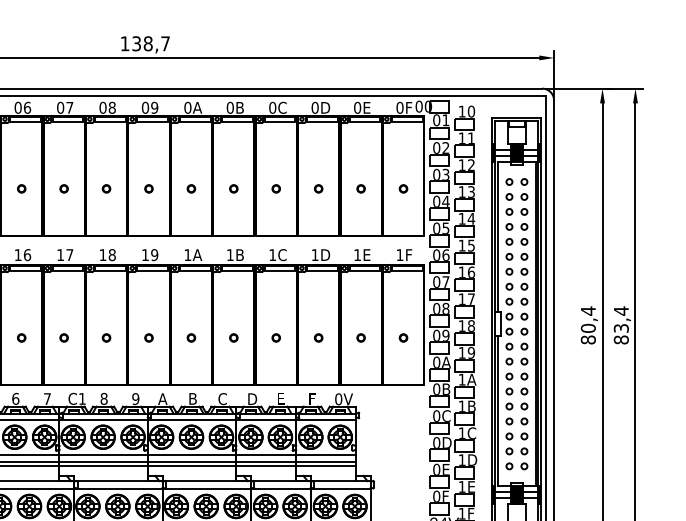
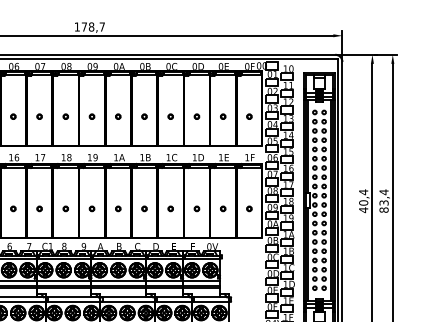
text: (136, 42) -> (84, 26), 138,7 -> 178,7
text: (588, 340) -> (363, 210), 80,4 -> 40,4

